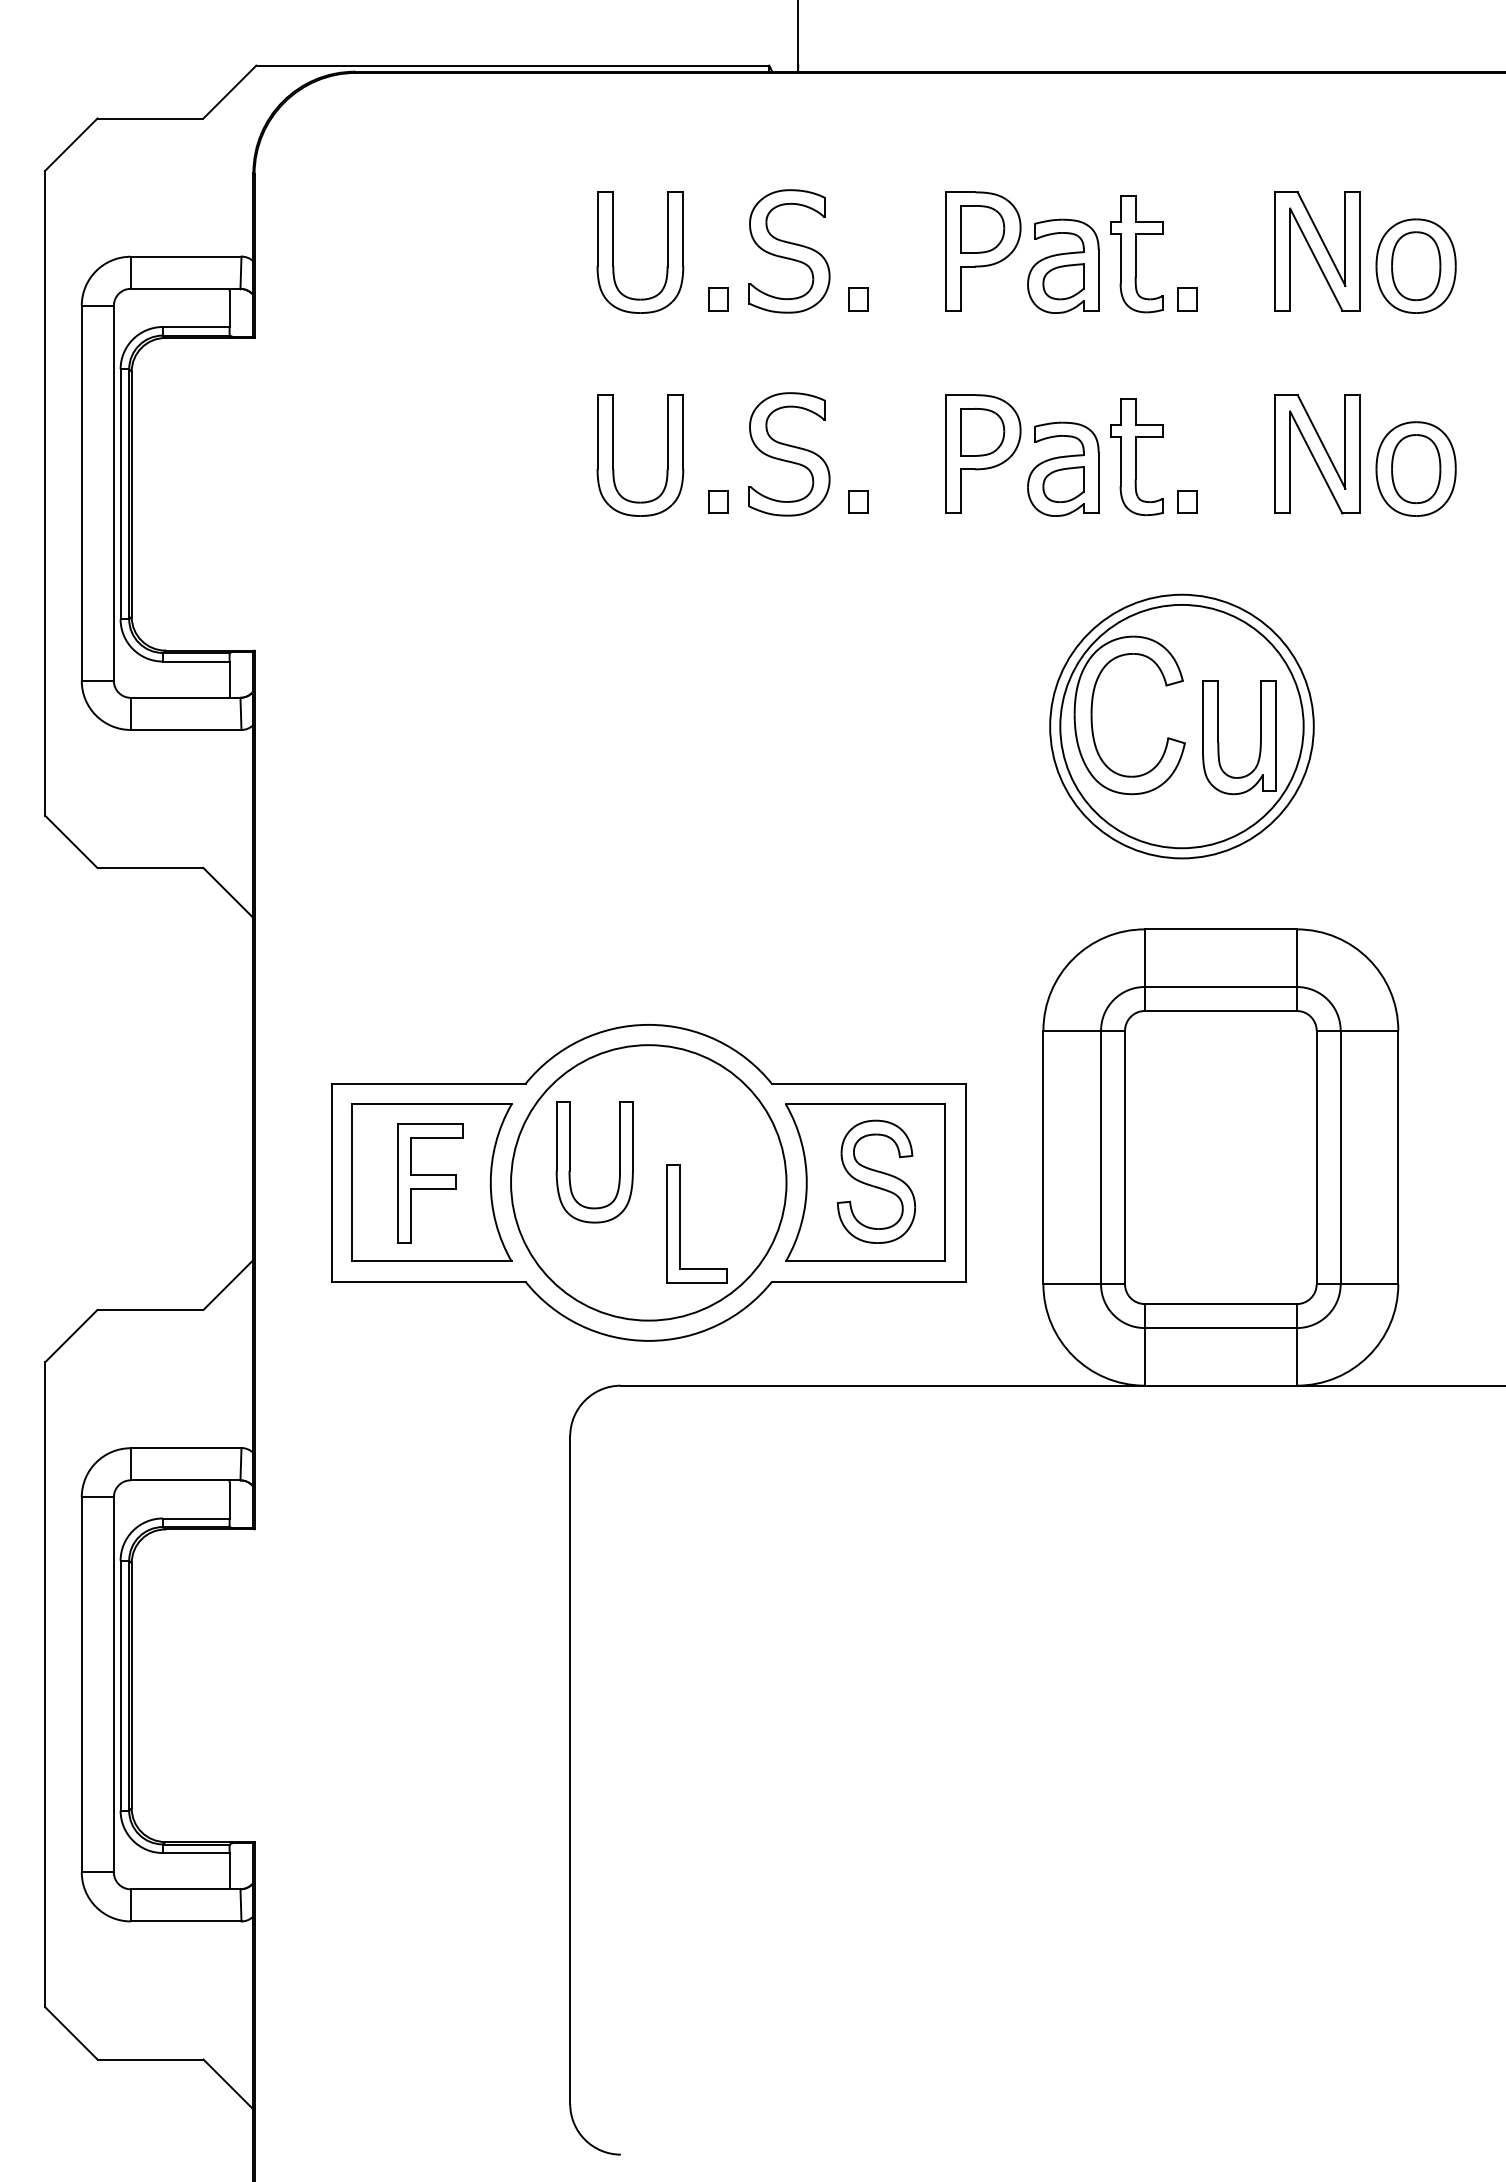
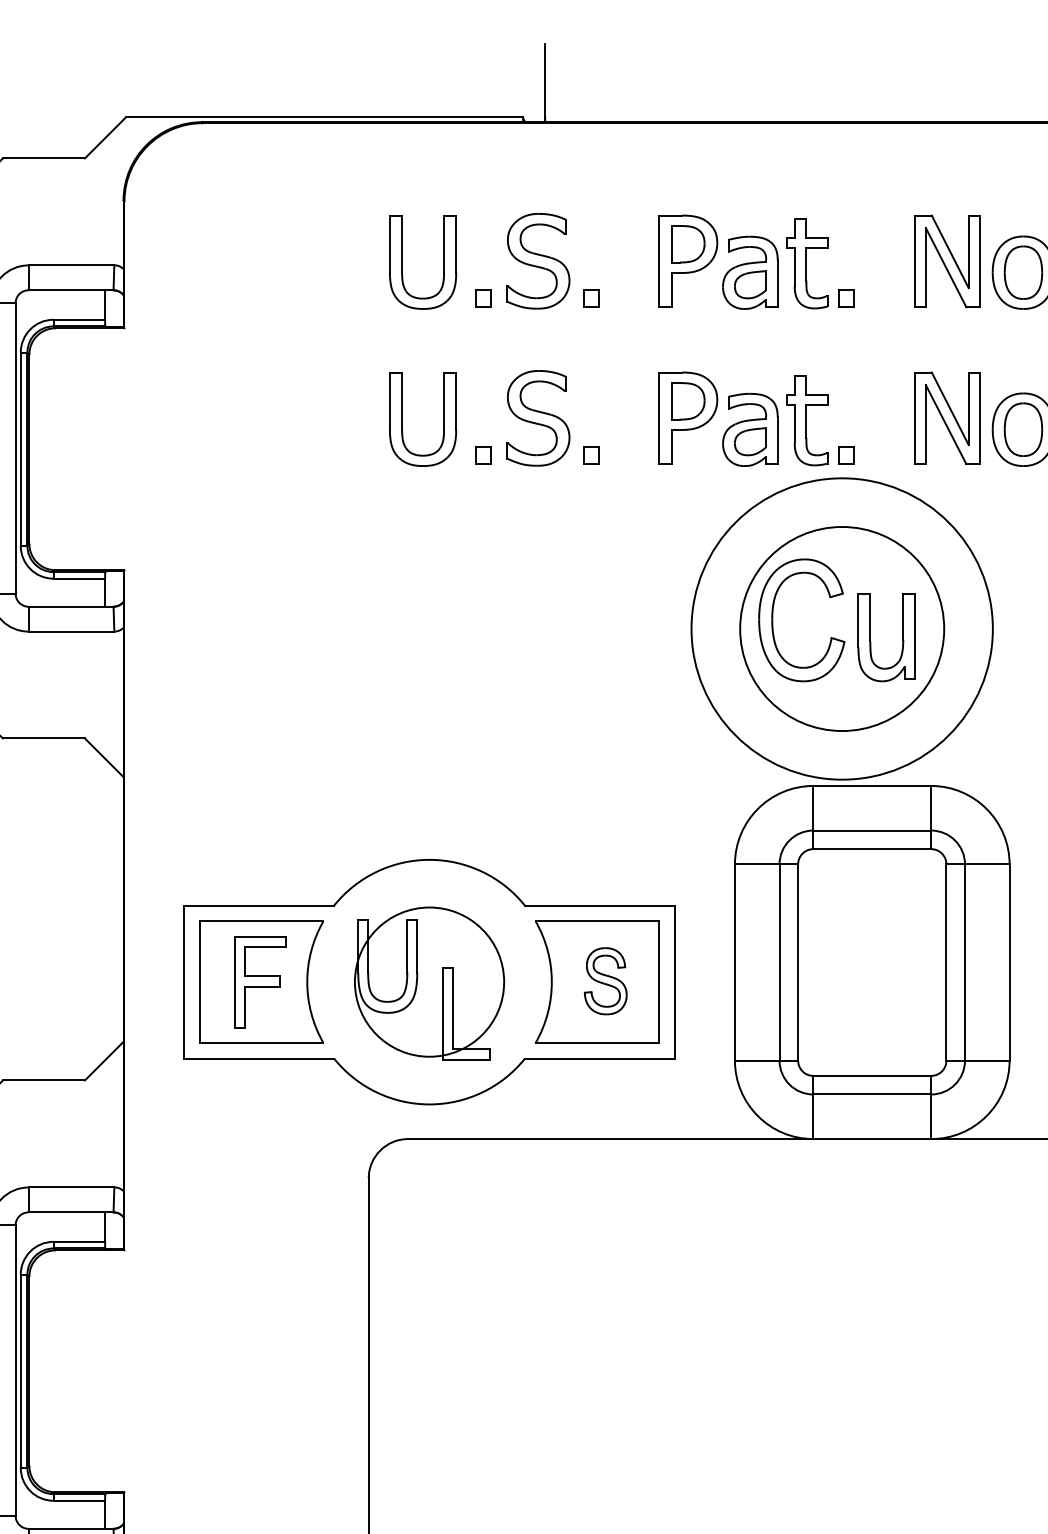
circle: (1181, 726) -> (841, 628), size x1.6
part: (876, 1181) -> (605, 981), size x0.7
circle: (648, 1182) -> (429, 981), size x0.7

